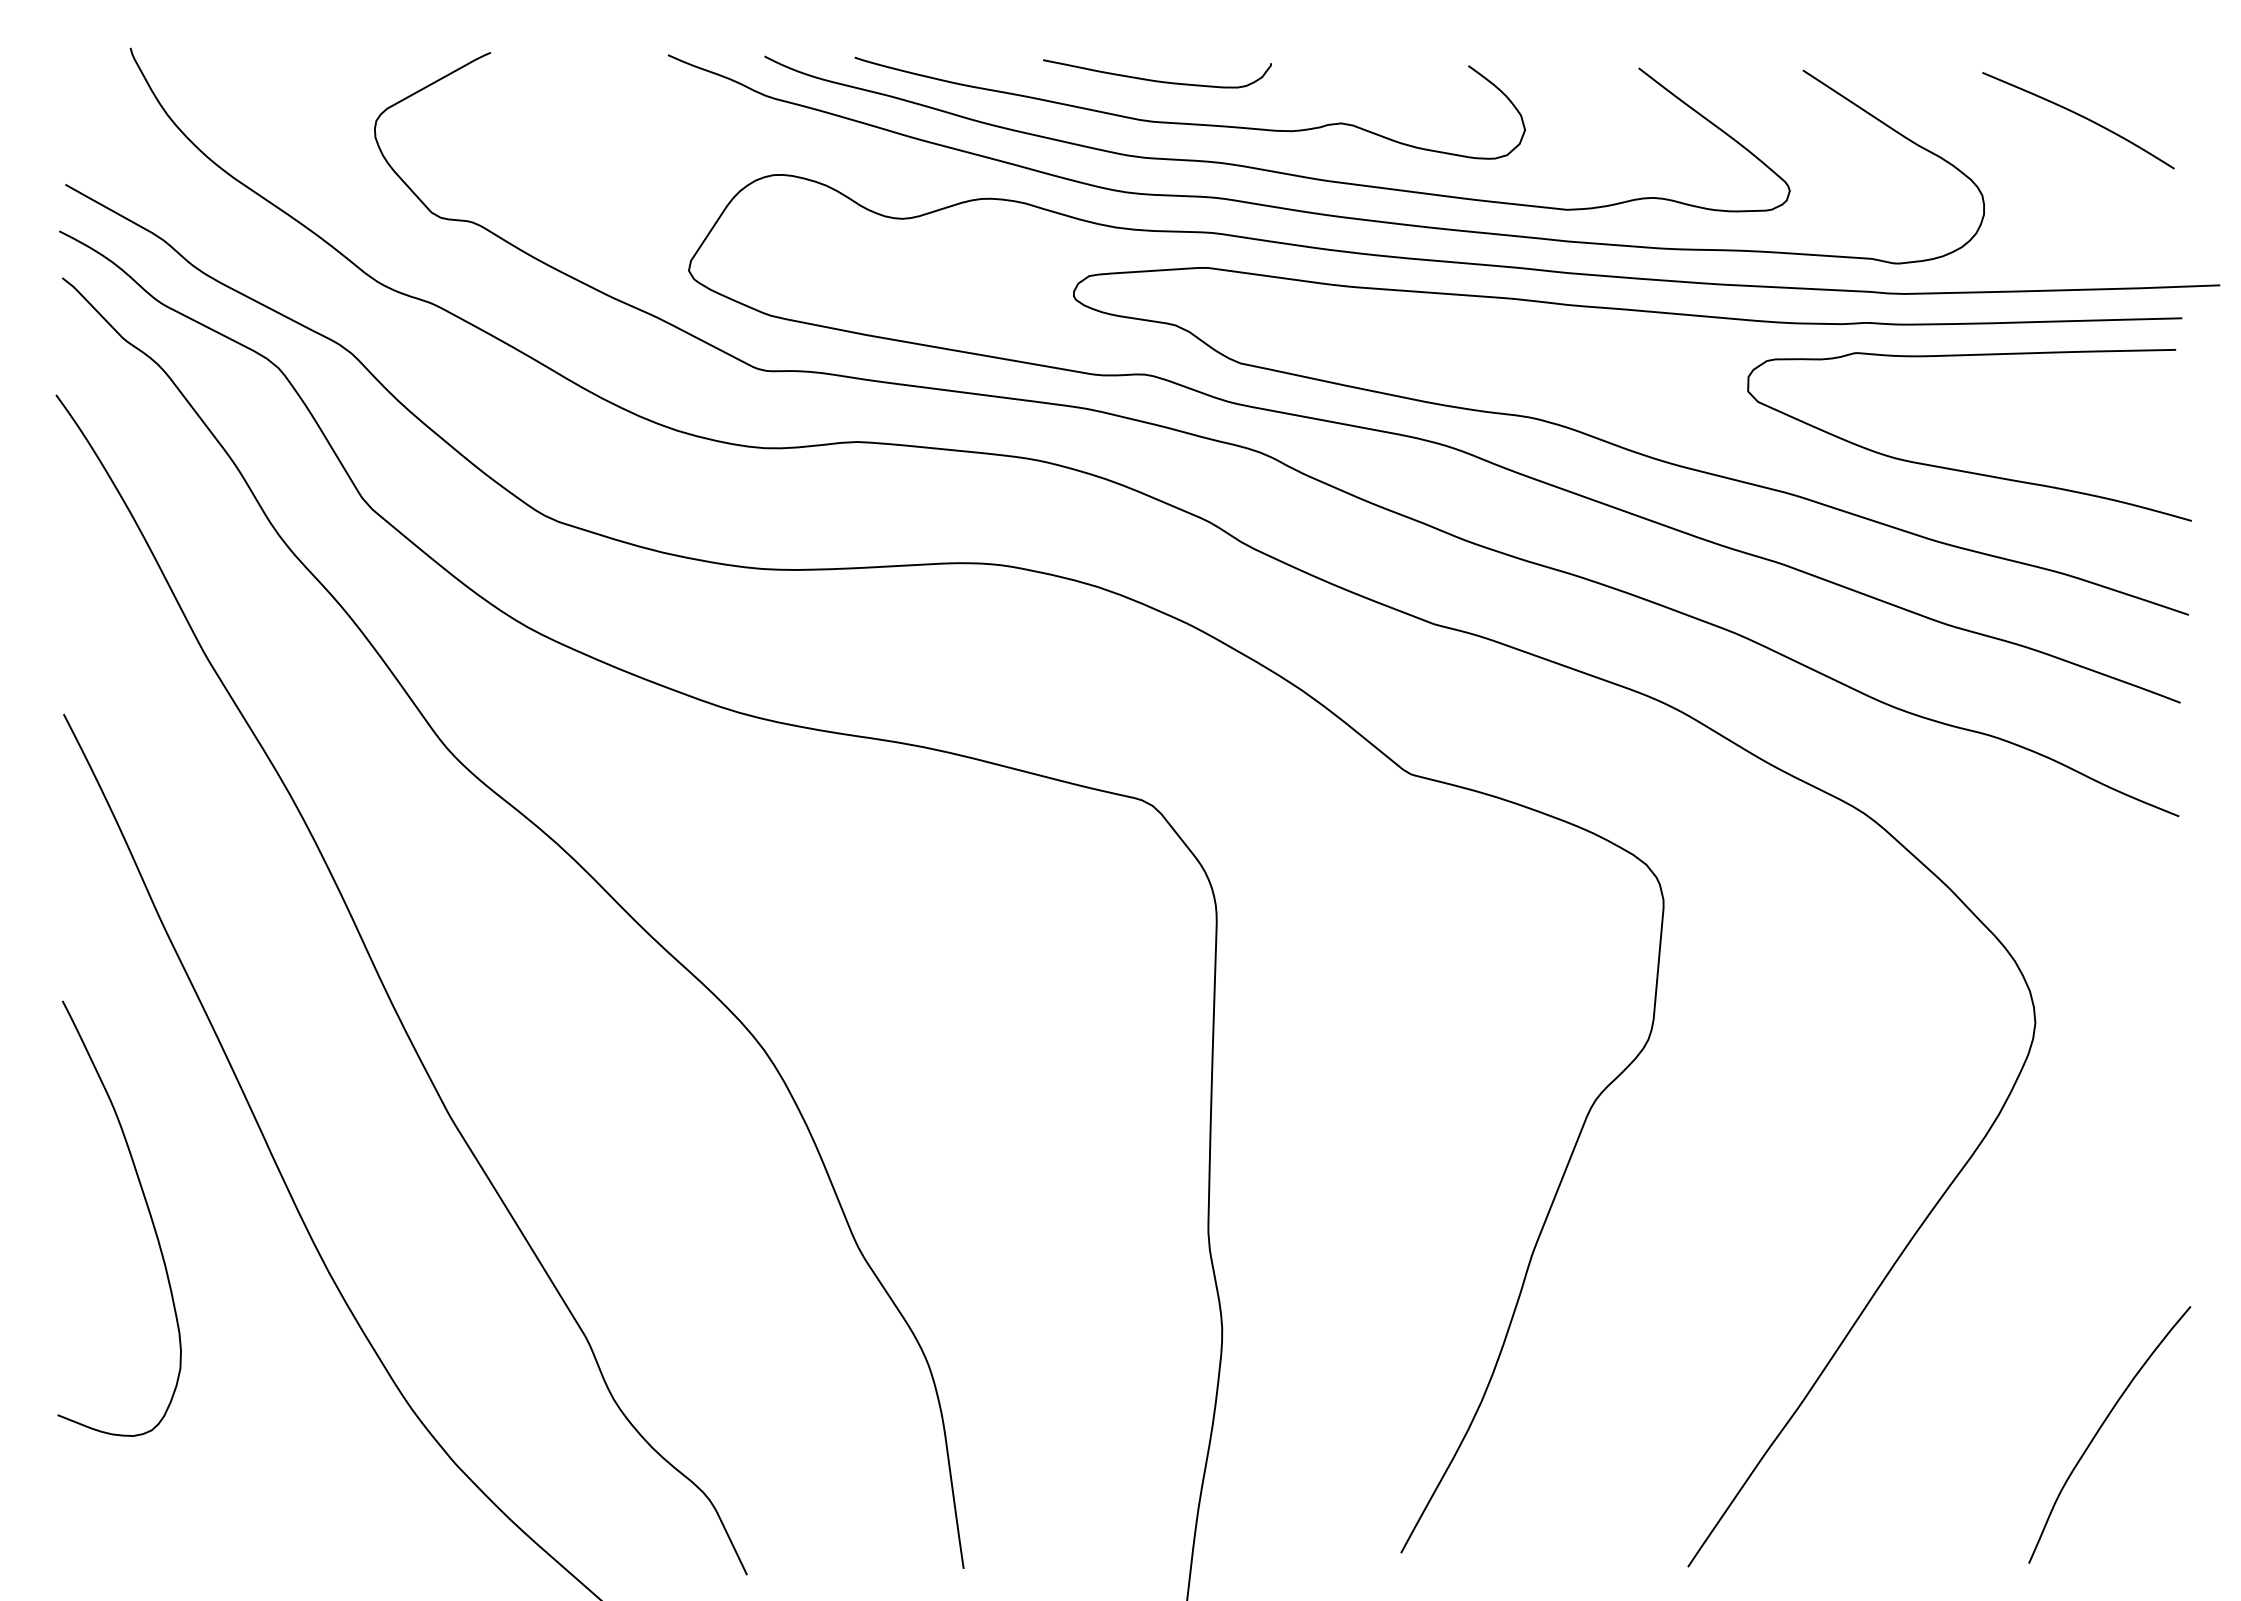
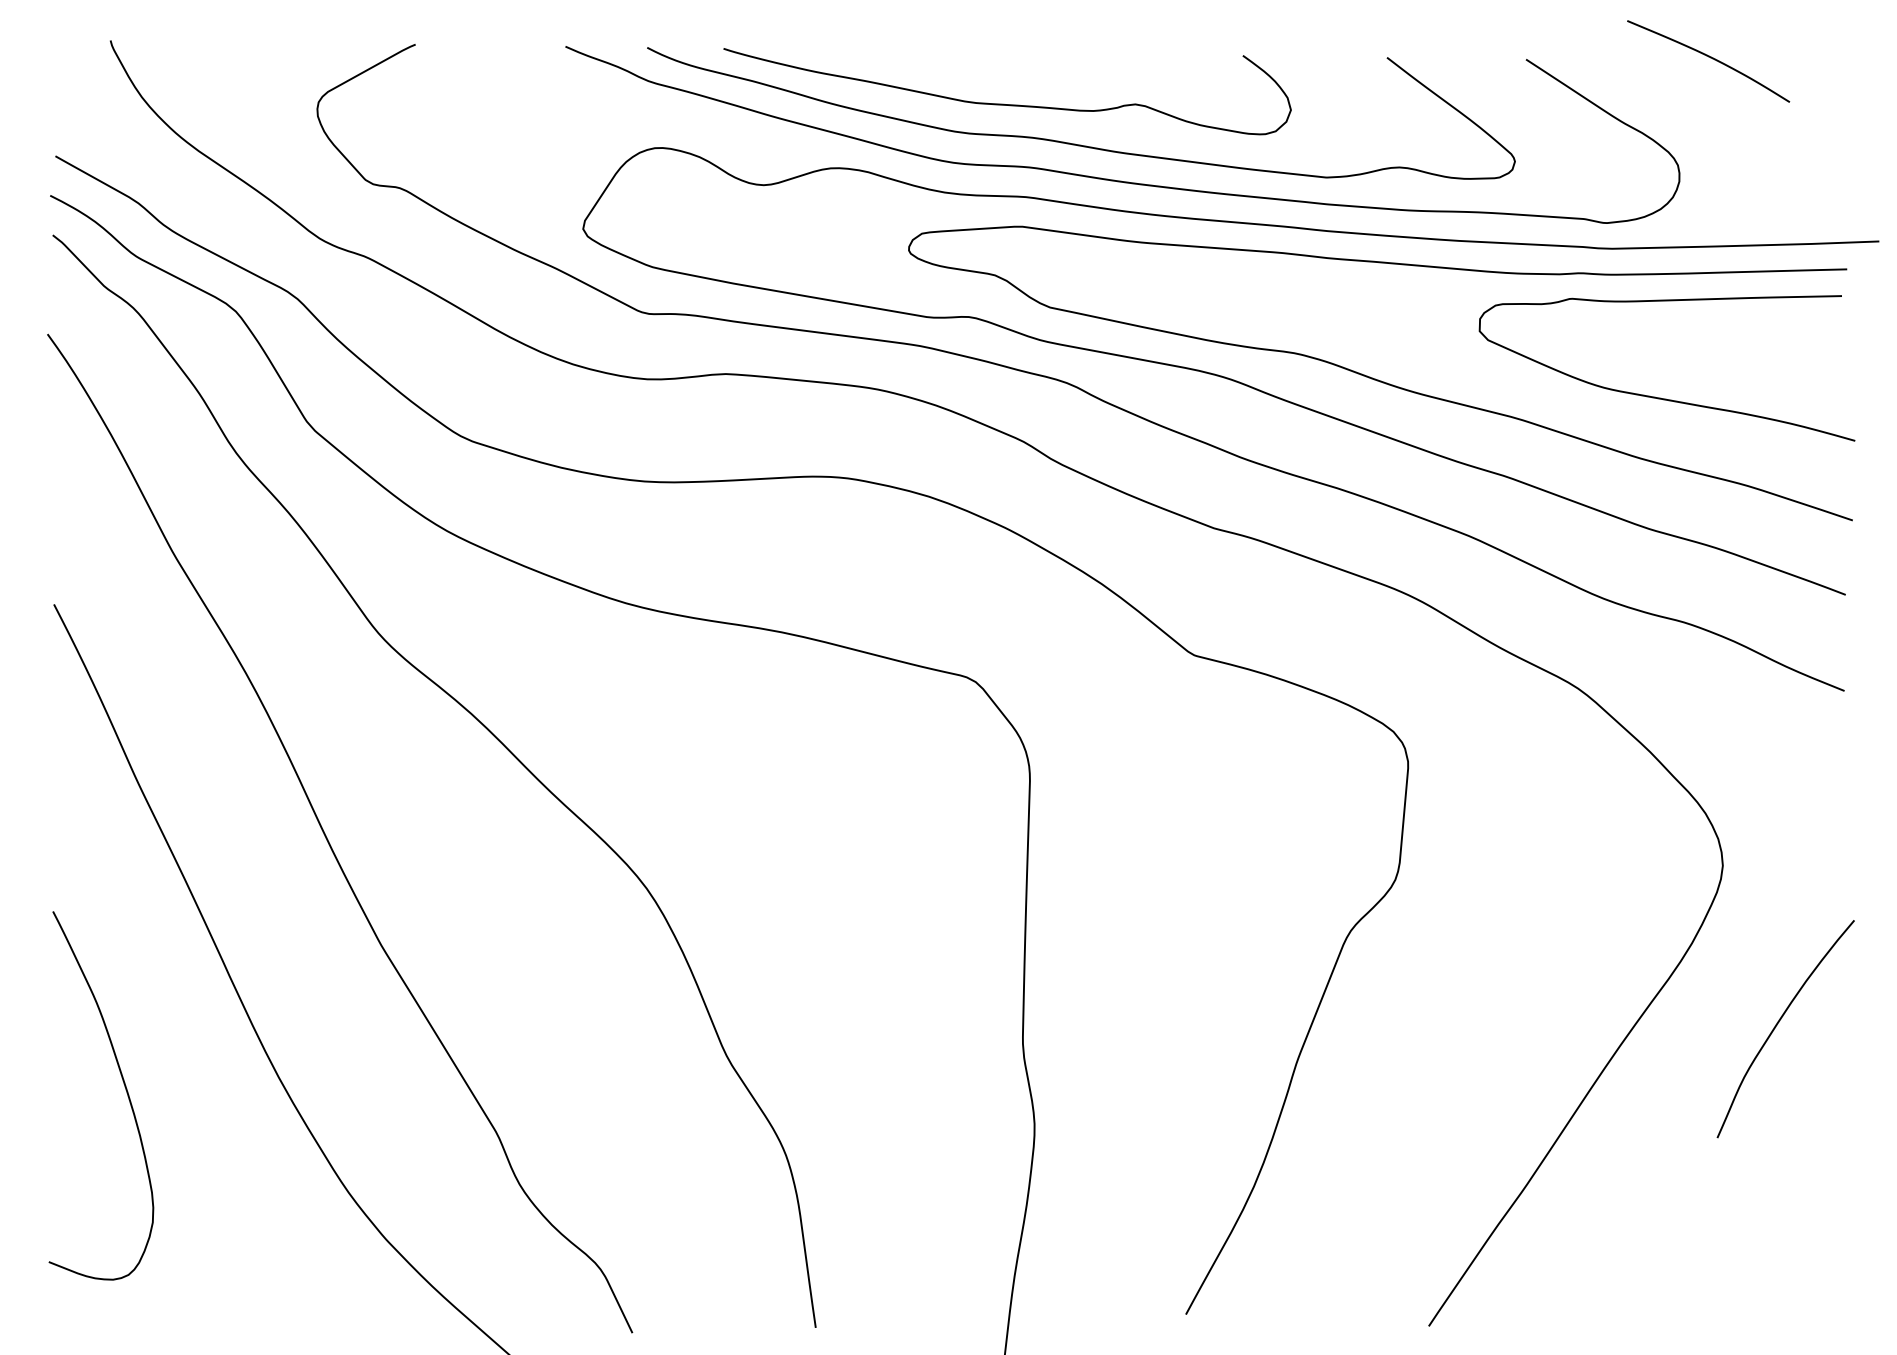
curve: (1157, 80) -> (979, 68), removed
curve: (2079, 116) -> (1709, 57), moved
curve: (147, 1209) -> (124, 1088), moved
curve: (2100, 1429) -> (1777, 1024), moved

